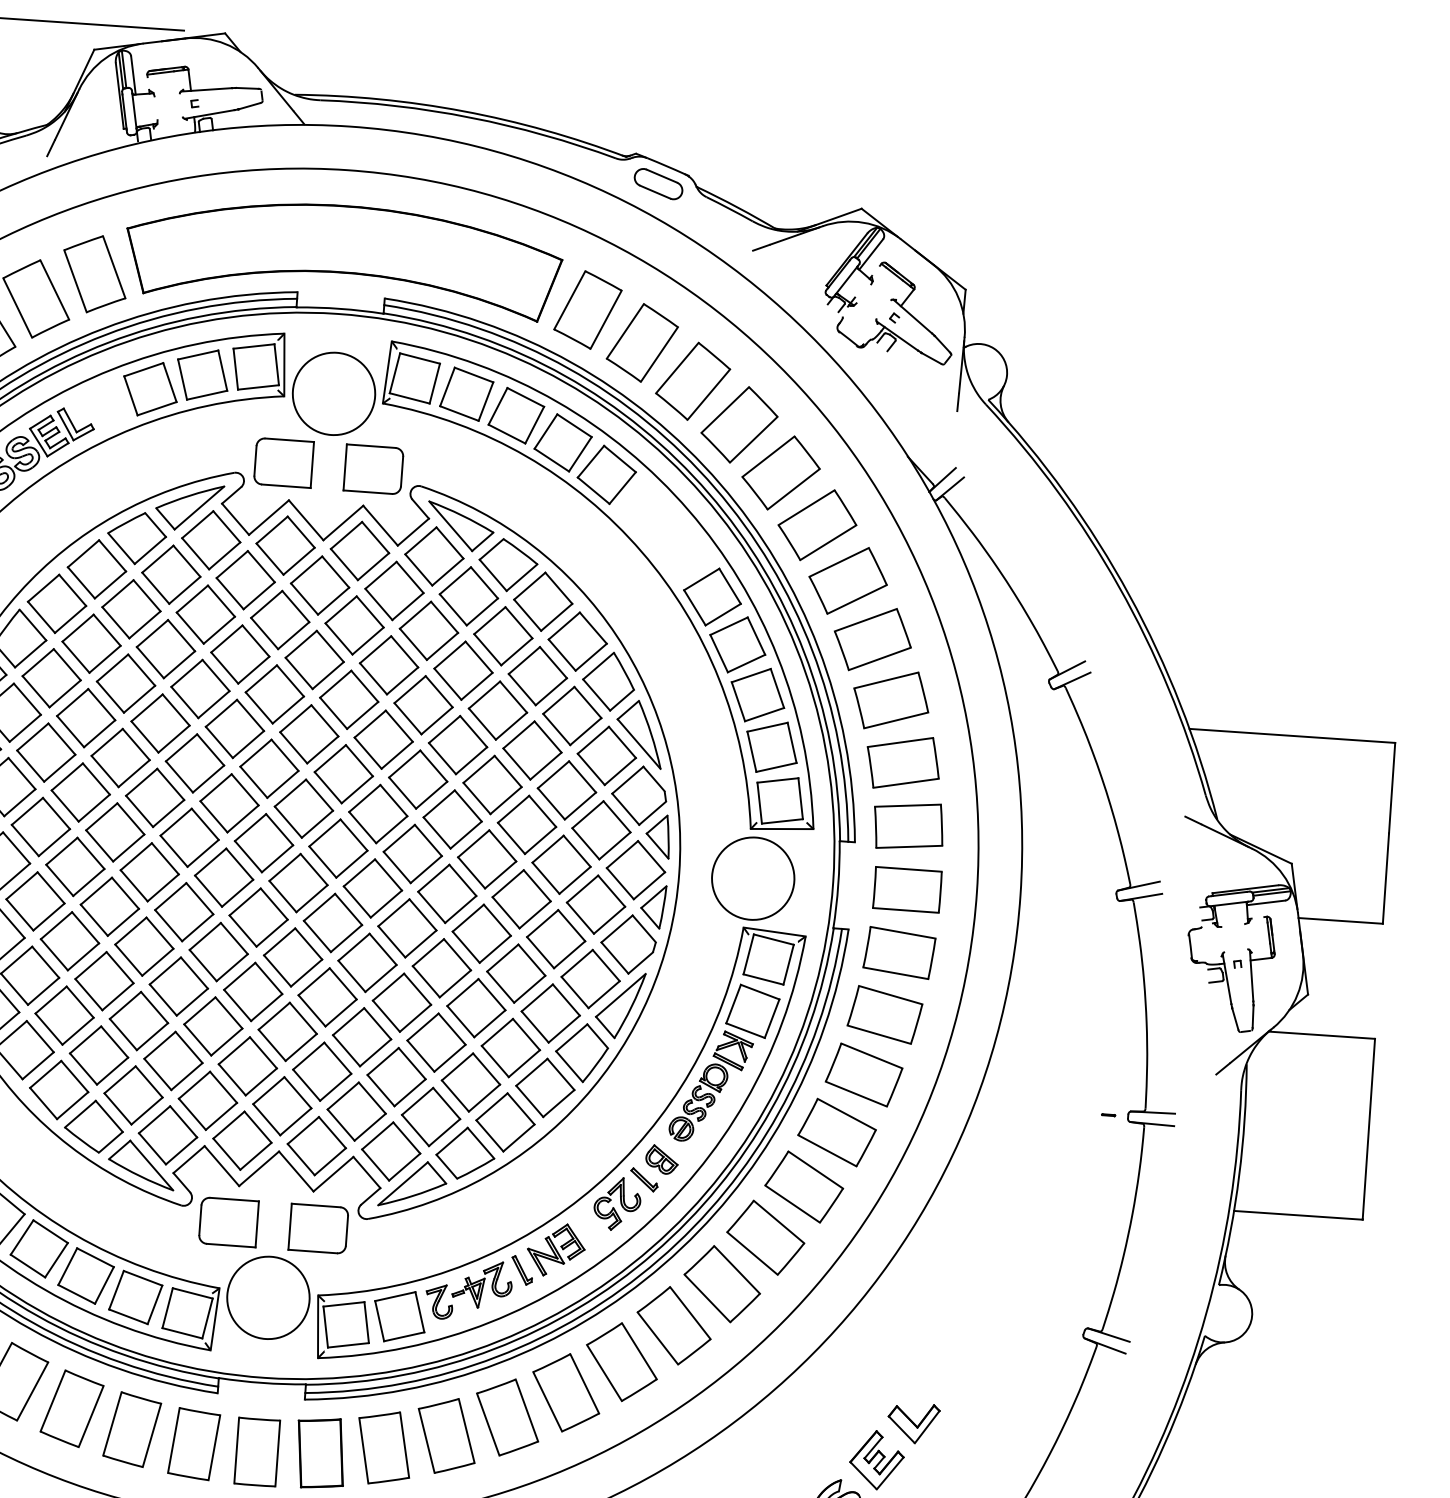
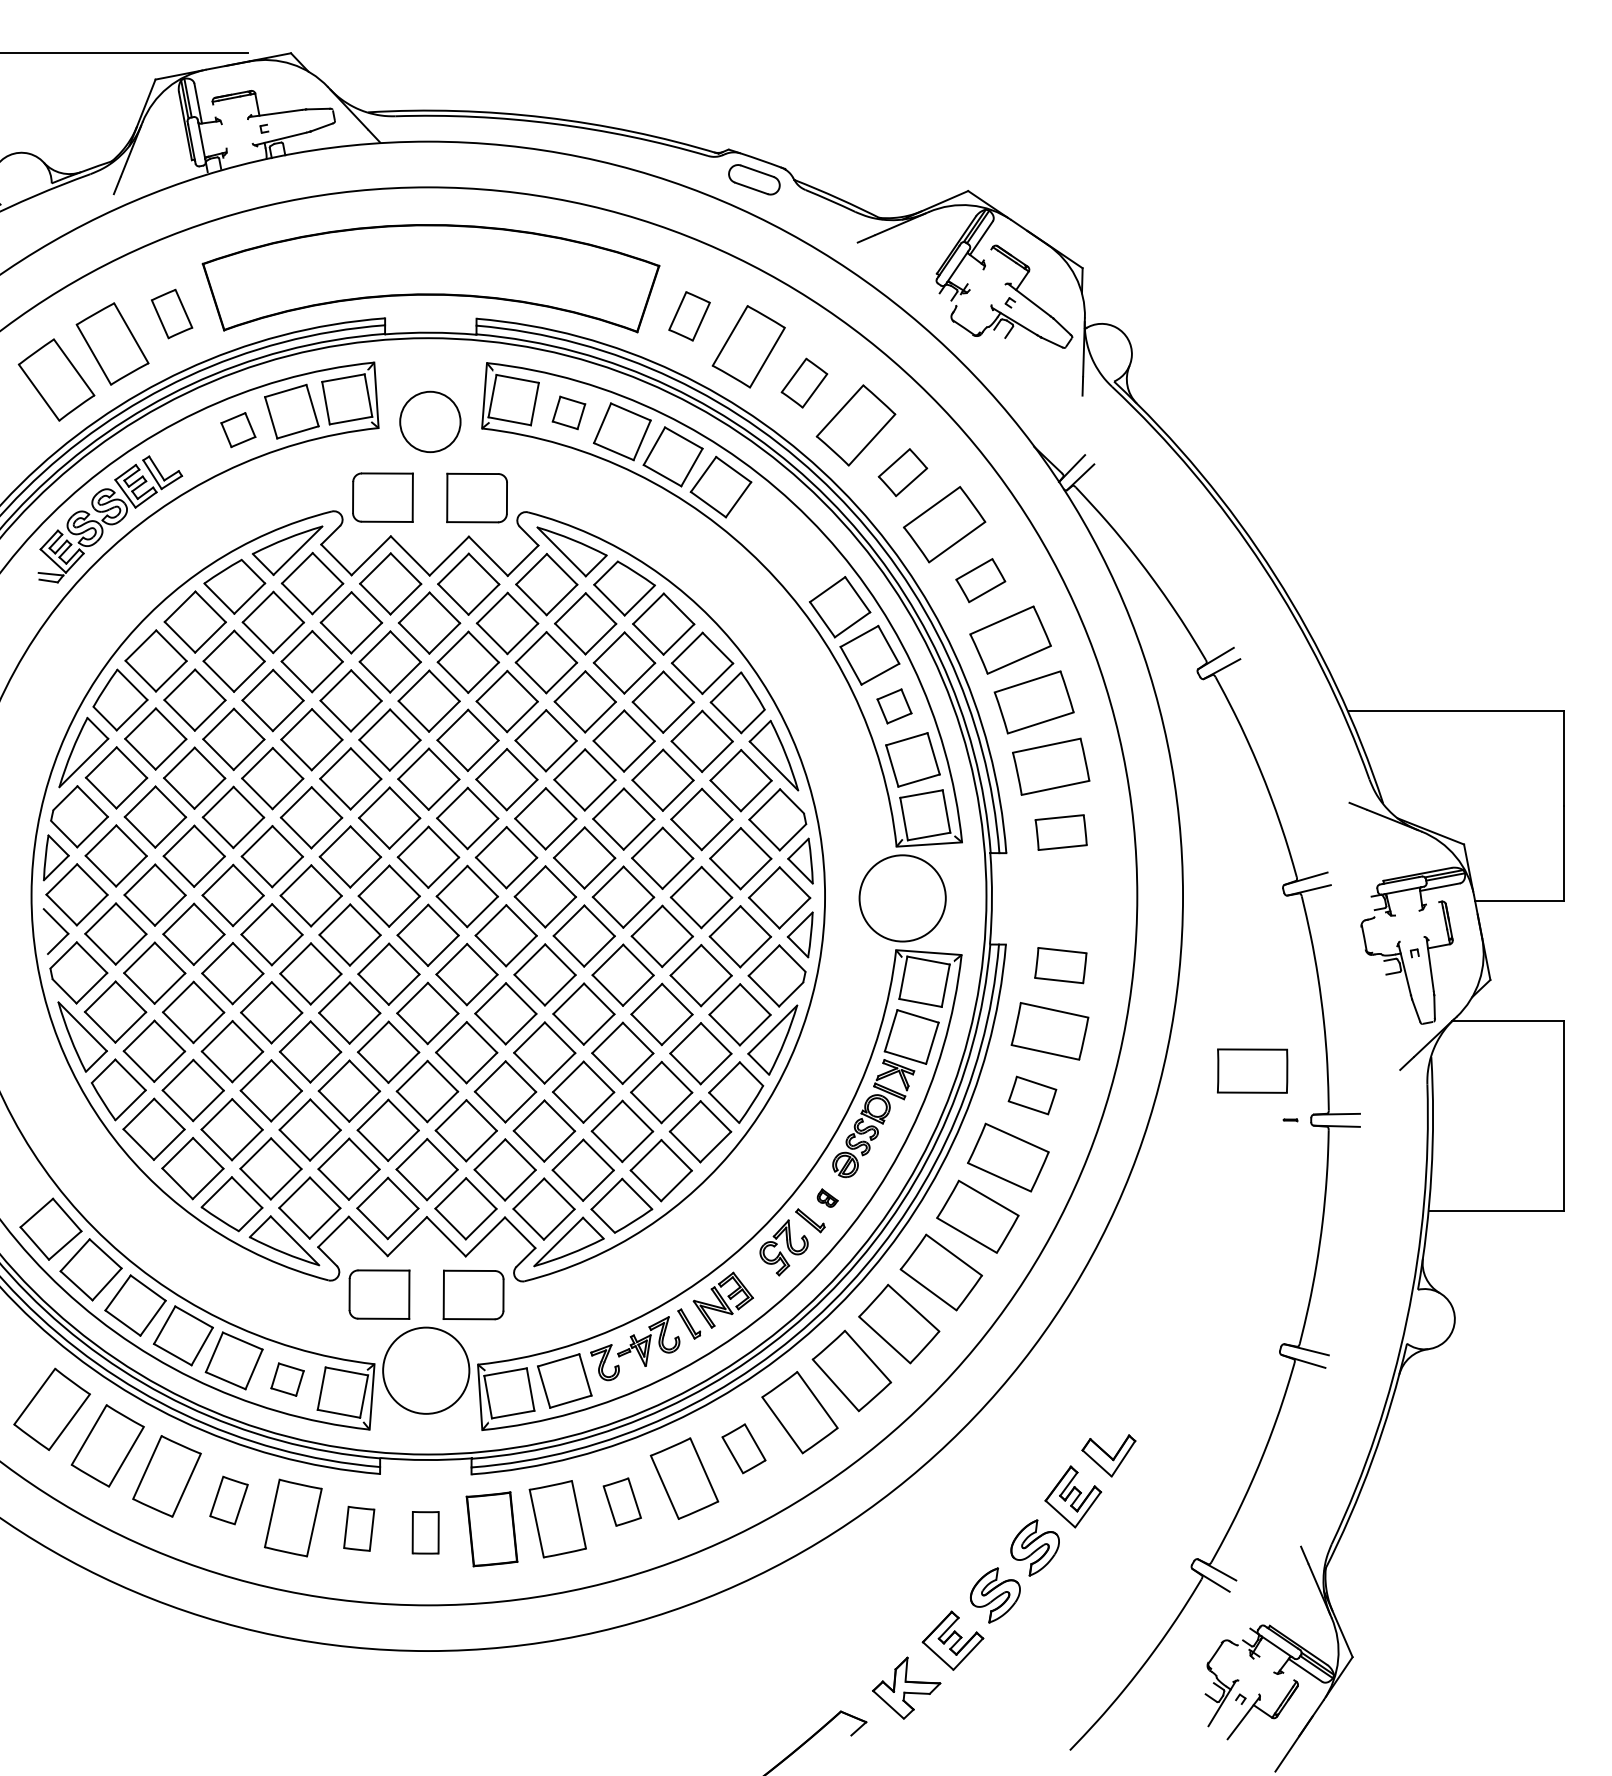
part: (94, 273) -> (171, 313), size x0.6
part: (587, 310) -> (689, 316), size x0.6
part: (693, 380) -> (804, 382), size x0.6
part: (150, 388) -> (238, 429), size x0.6
circle: (334, 393) -> (430, 421), size x0.7
part: (466, 393) -> (568, 412), size x0.6
part: (780, 472) -> (902, 472), size x0.6
part: (848, 580) -> (980, 580), size x0.6
part: (757, 695) -> (894, 706), size x0.6
part: (907, 826) -> (1060, 832), size x0.7
part: (907, 889) -> (1252, 1070), moved
part: (899, 952) -> (1060, 965), size x0.7
part: (864, 1074) -> (1032, 1095), size x0.6
part: (662, 1158) -> (827, 1197), size x0.6
part: (135, 1297) -> (287, 1379), size x0.6
part: (565, 1392) -> (743, 1448), size x0.6
part: (71, 1408) -> (228, 1500), size x0.6
part: (446, 1435) -> (622, 1501), size x0.6
part: (194, 1443) -> (359, 1528), size x0.6
part: (257, 1452) -> (425, 1532), size x0.6

